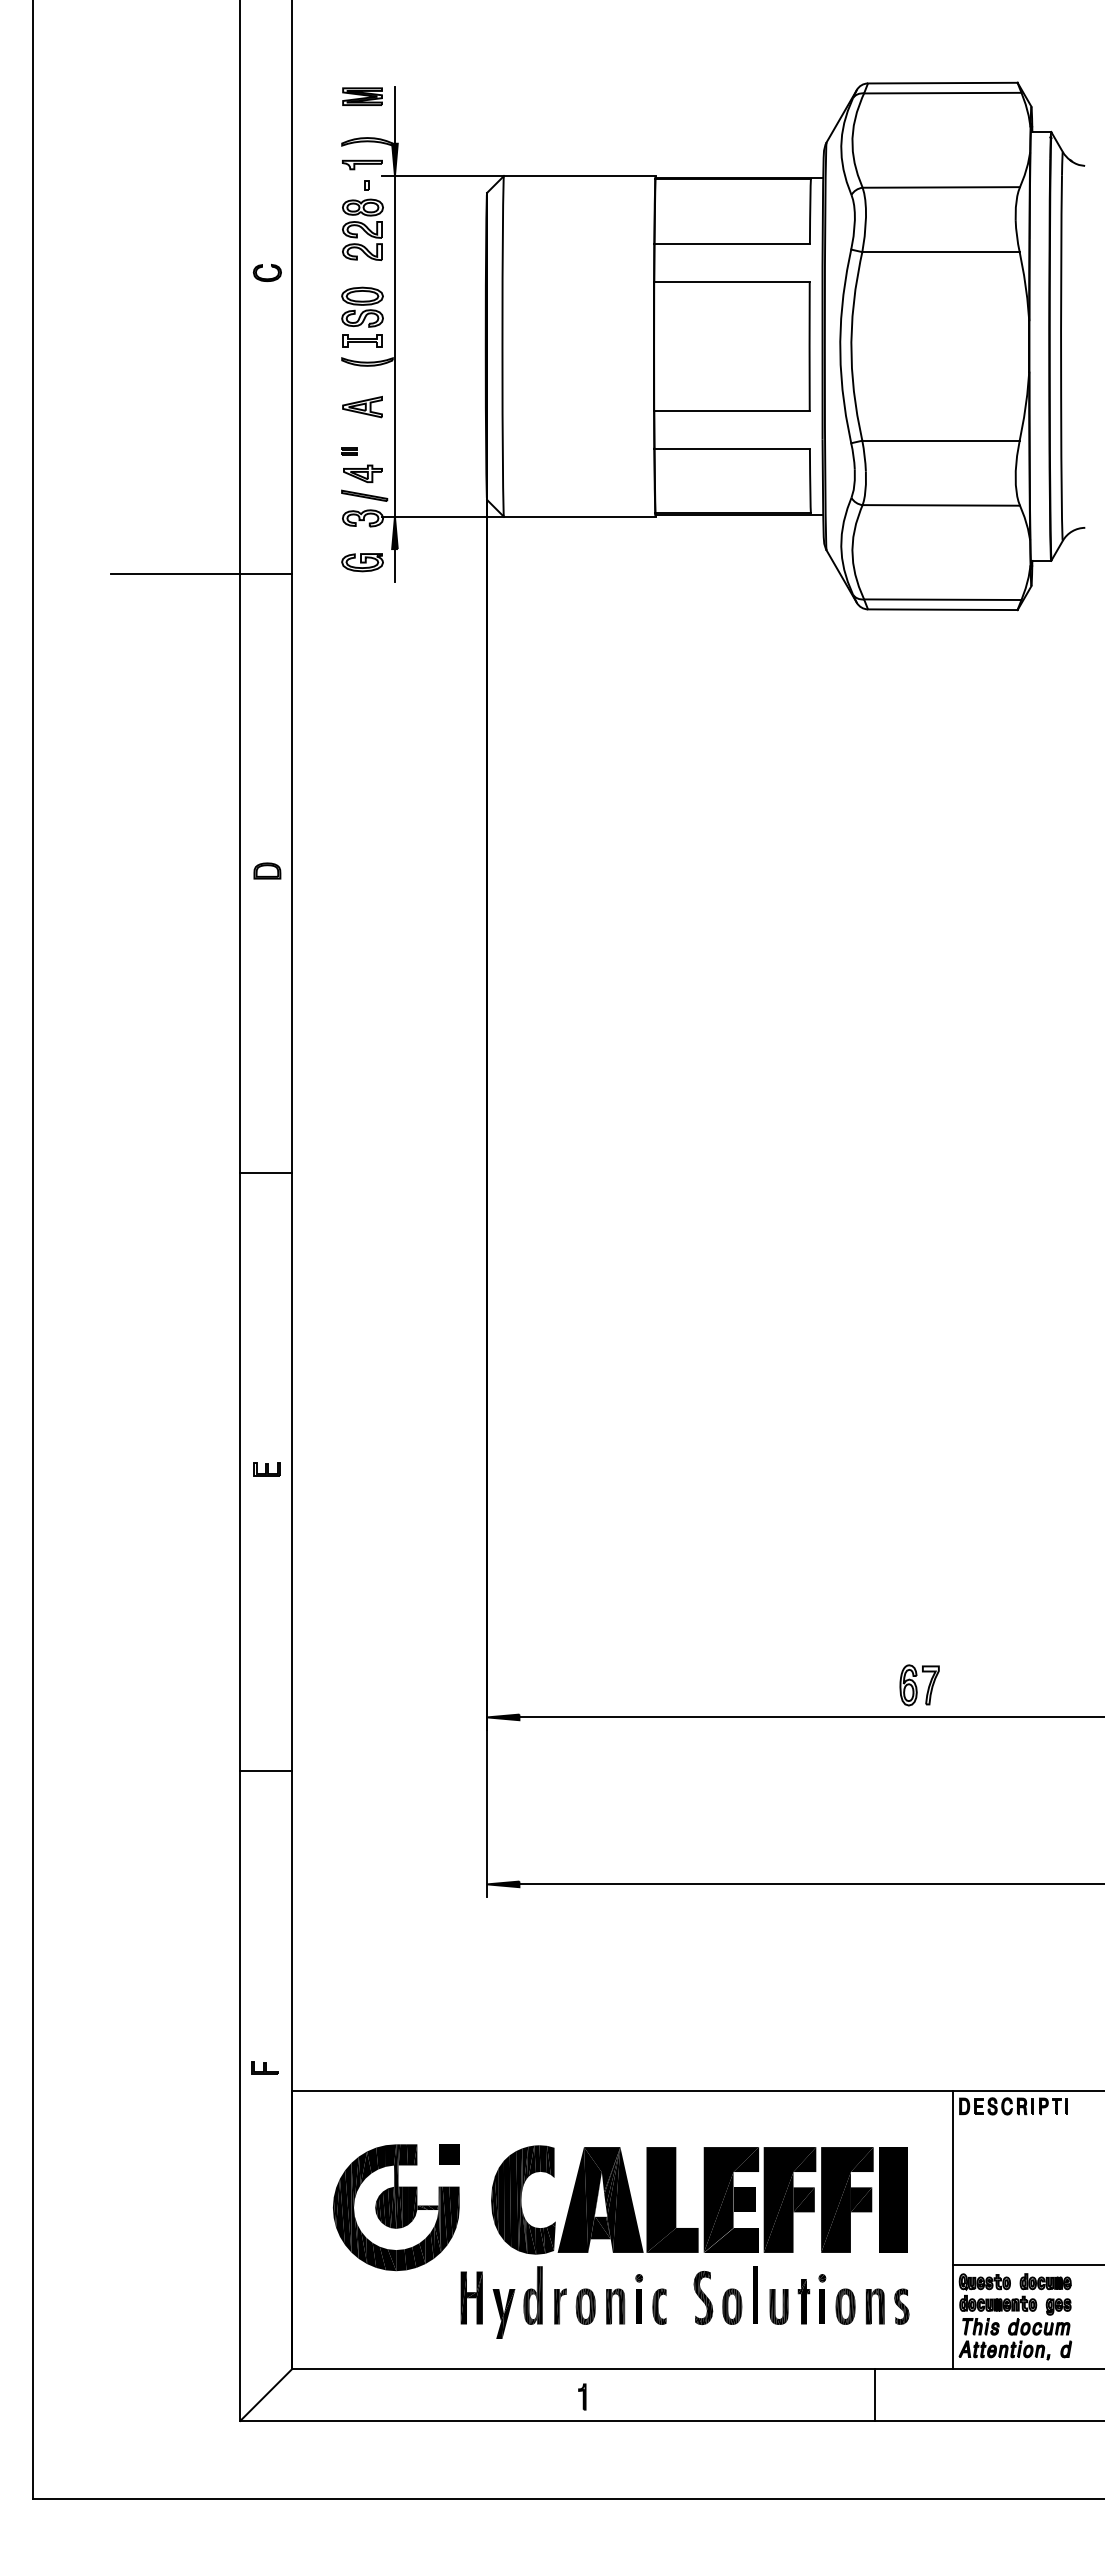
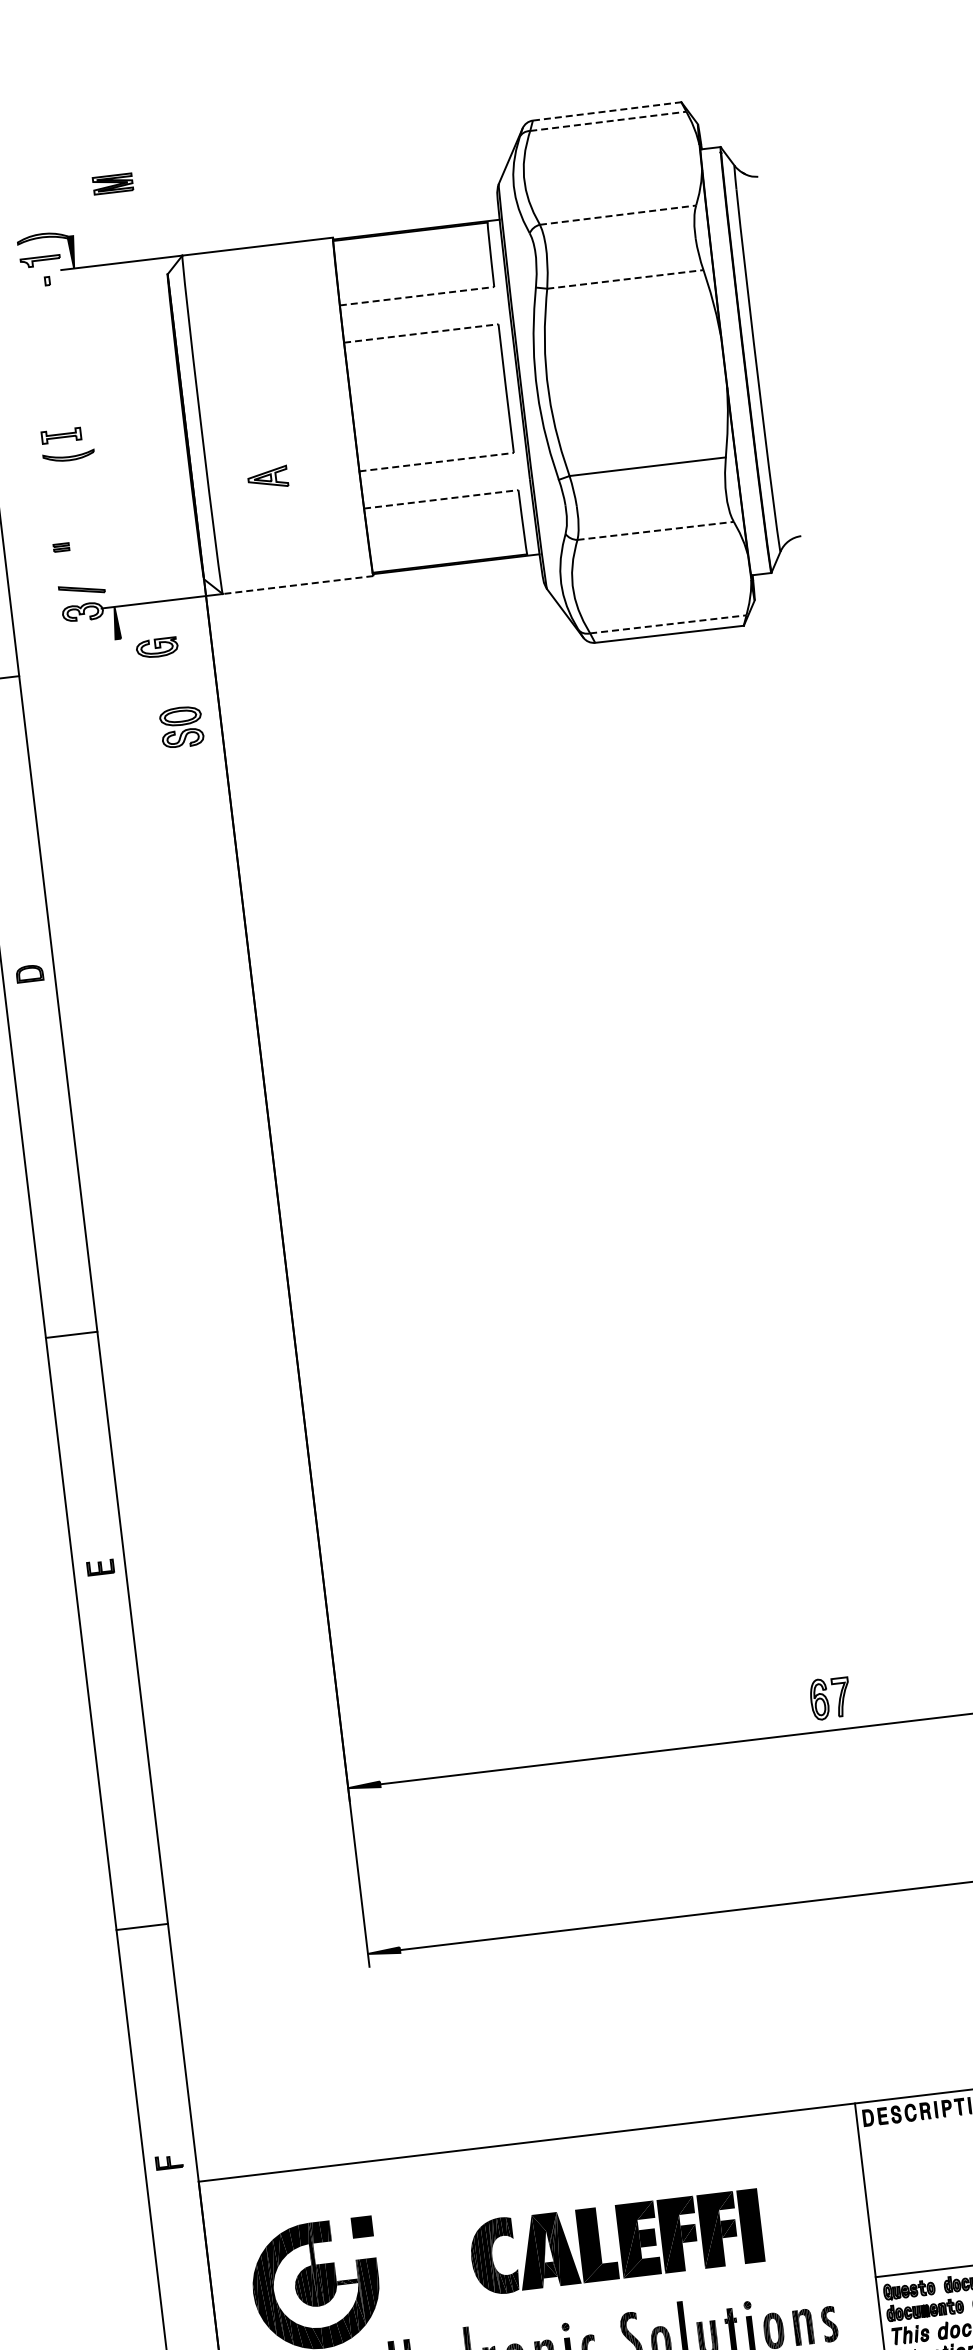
line: (942, 83) -> (606, 111), solid -> dashed
line: (942, 93) -> (608, 121), solid -> dashed
part: (362, 96) -> (112, 183), moved
line: (394, 114) -> (66, 207), removed
line: (941, 187) -> (618, 215), solid -> dashed
part: (362, 229) -> (48, 325), removed
line: (732, 244) -> (417, 296), solid -> dashed
line: (941, 252) -> (625, 279), solid -> dashed
line: (731, 281) -> (420, 333), solid -> dashed
part: (362, 306) -> (181, 726), moved
line: (394, 346) -> (93, 437), removed
part: (362, 407) -> (267, 478), moved
line: (731, 411) -> (436, 462), solid -> dashed
line: (732, 448) -> (441, 499), solid -> dashed
part: (362, 473) -> (77, 567), removed
line: (941, 505) -> (655, 530), solid -> dashed
line: (579, 516) -> (297, 584), solid -> dashed
part: (362, 562) -> (157, 647), moved
line: (394, 565) -> (119, 655), removed
line: (942, 599) -> (667, 624), solid -> dashed
line: (266, 1172) -> (71, 1334), moved
part: (919, 1685) -> (830, 1698), moved
line: (266, 1770) -> (142, 1926), moved
part: (699, 2199) -> (616, 2241), size x0.7

